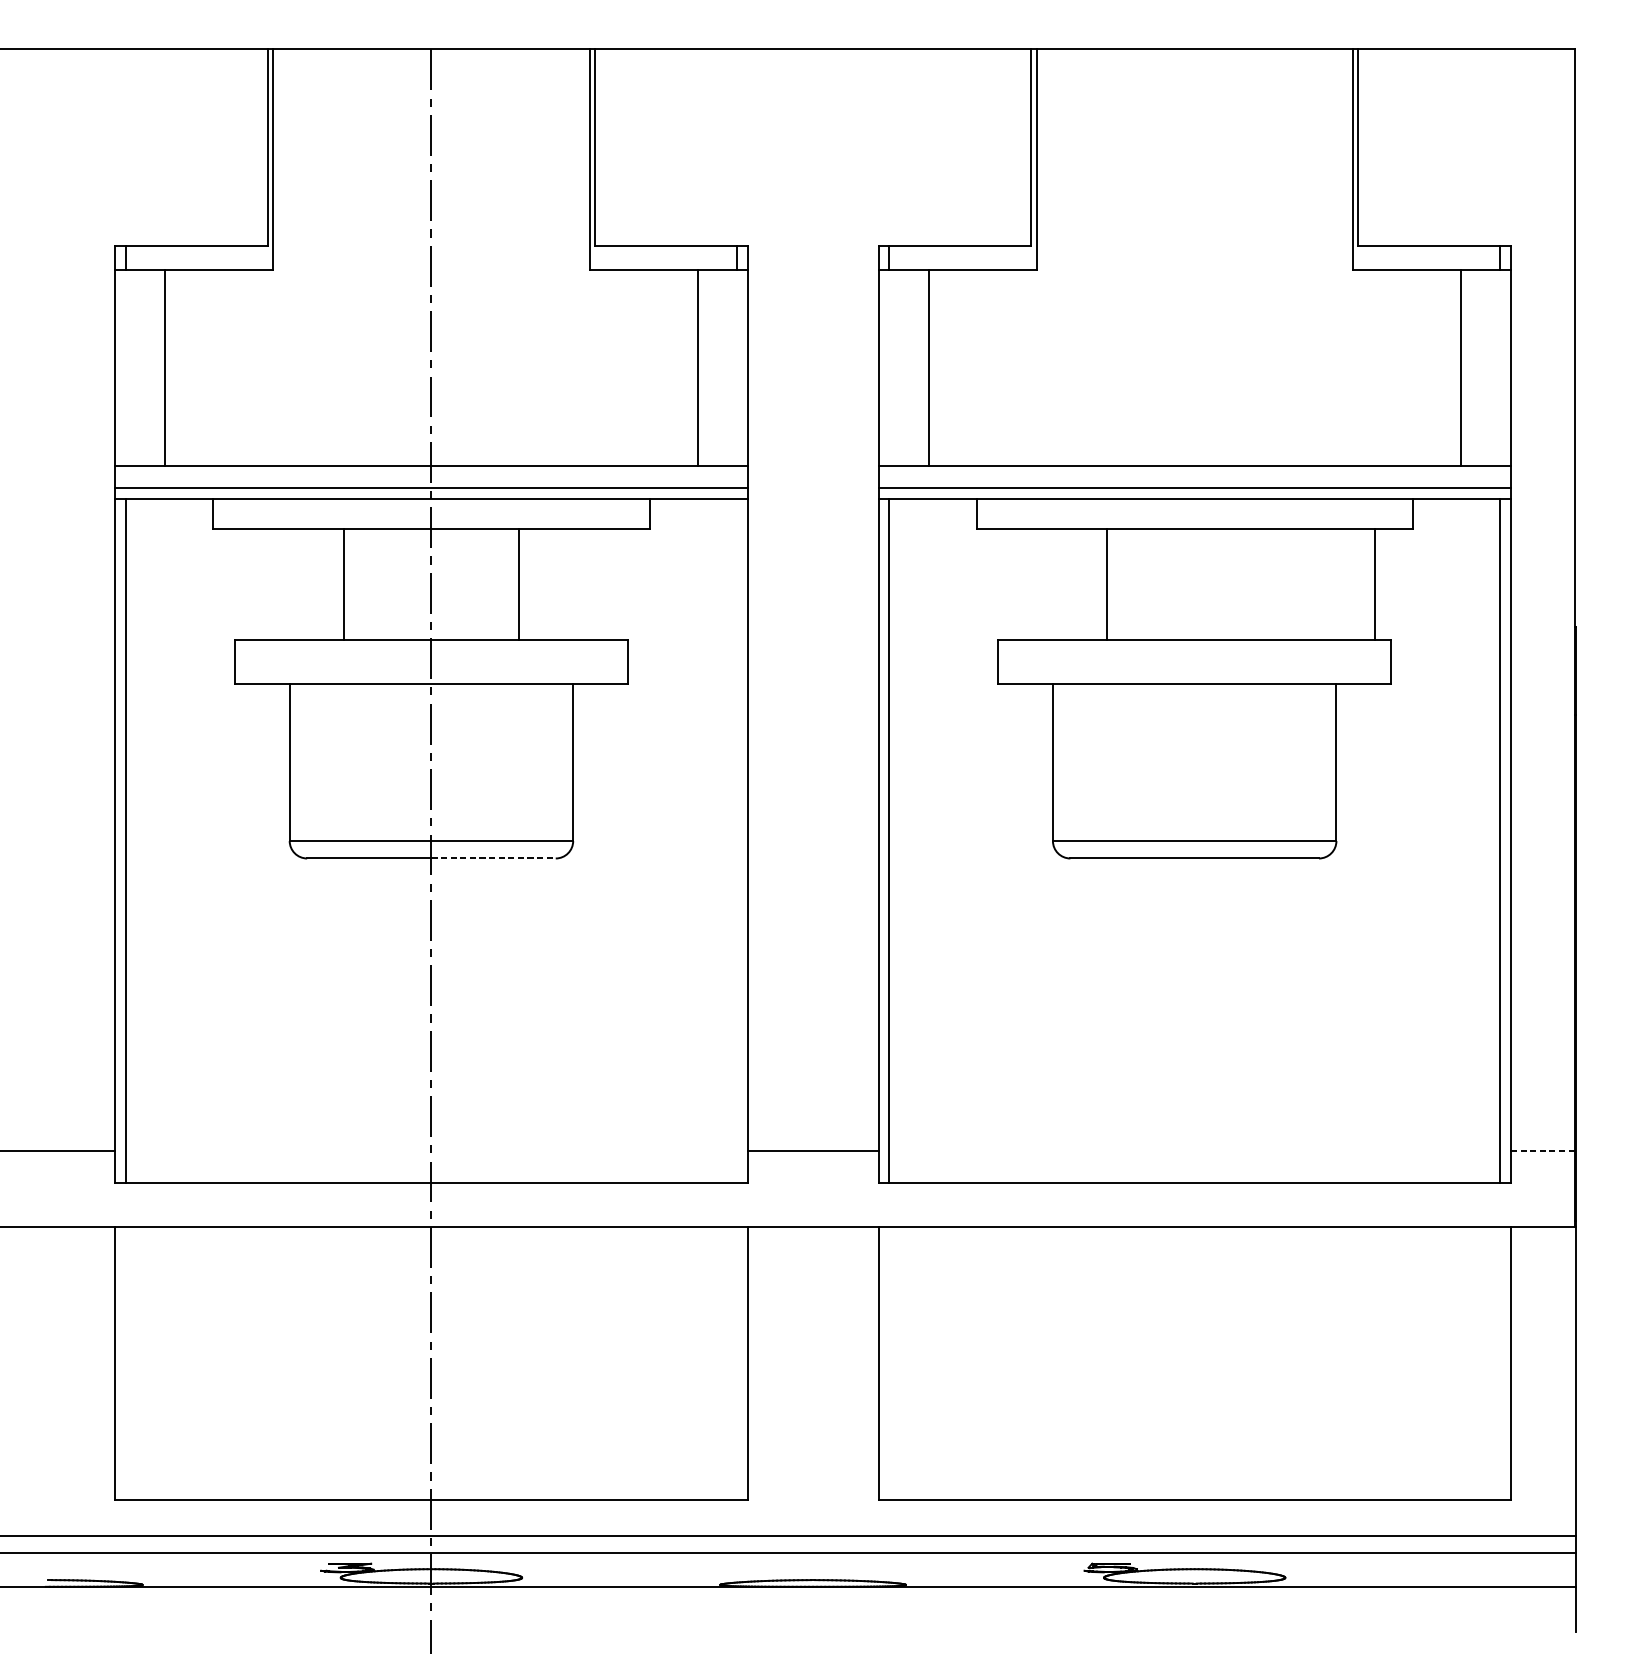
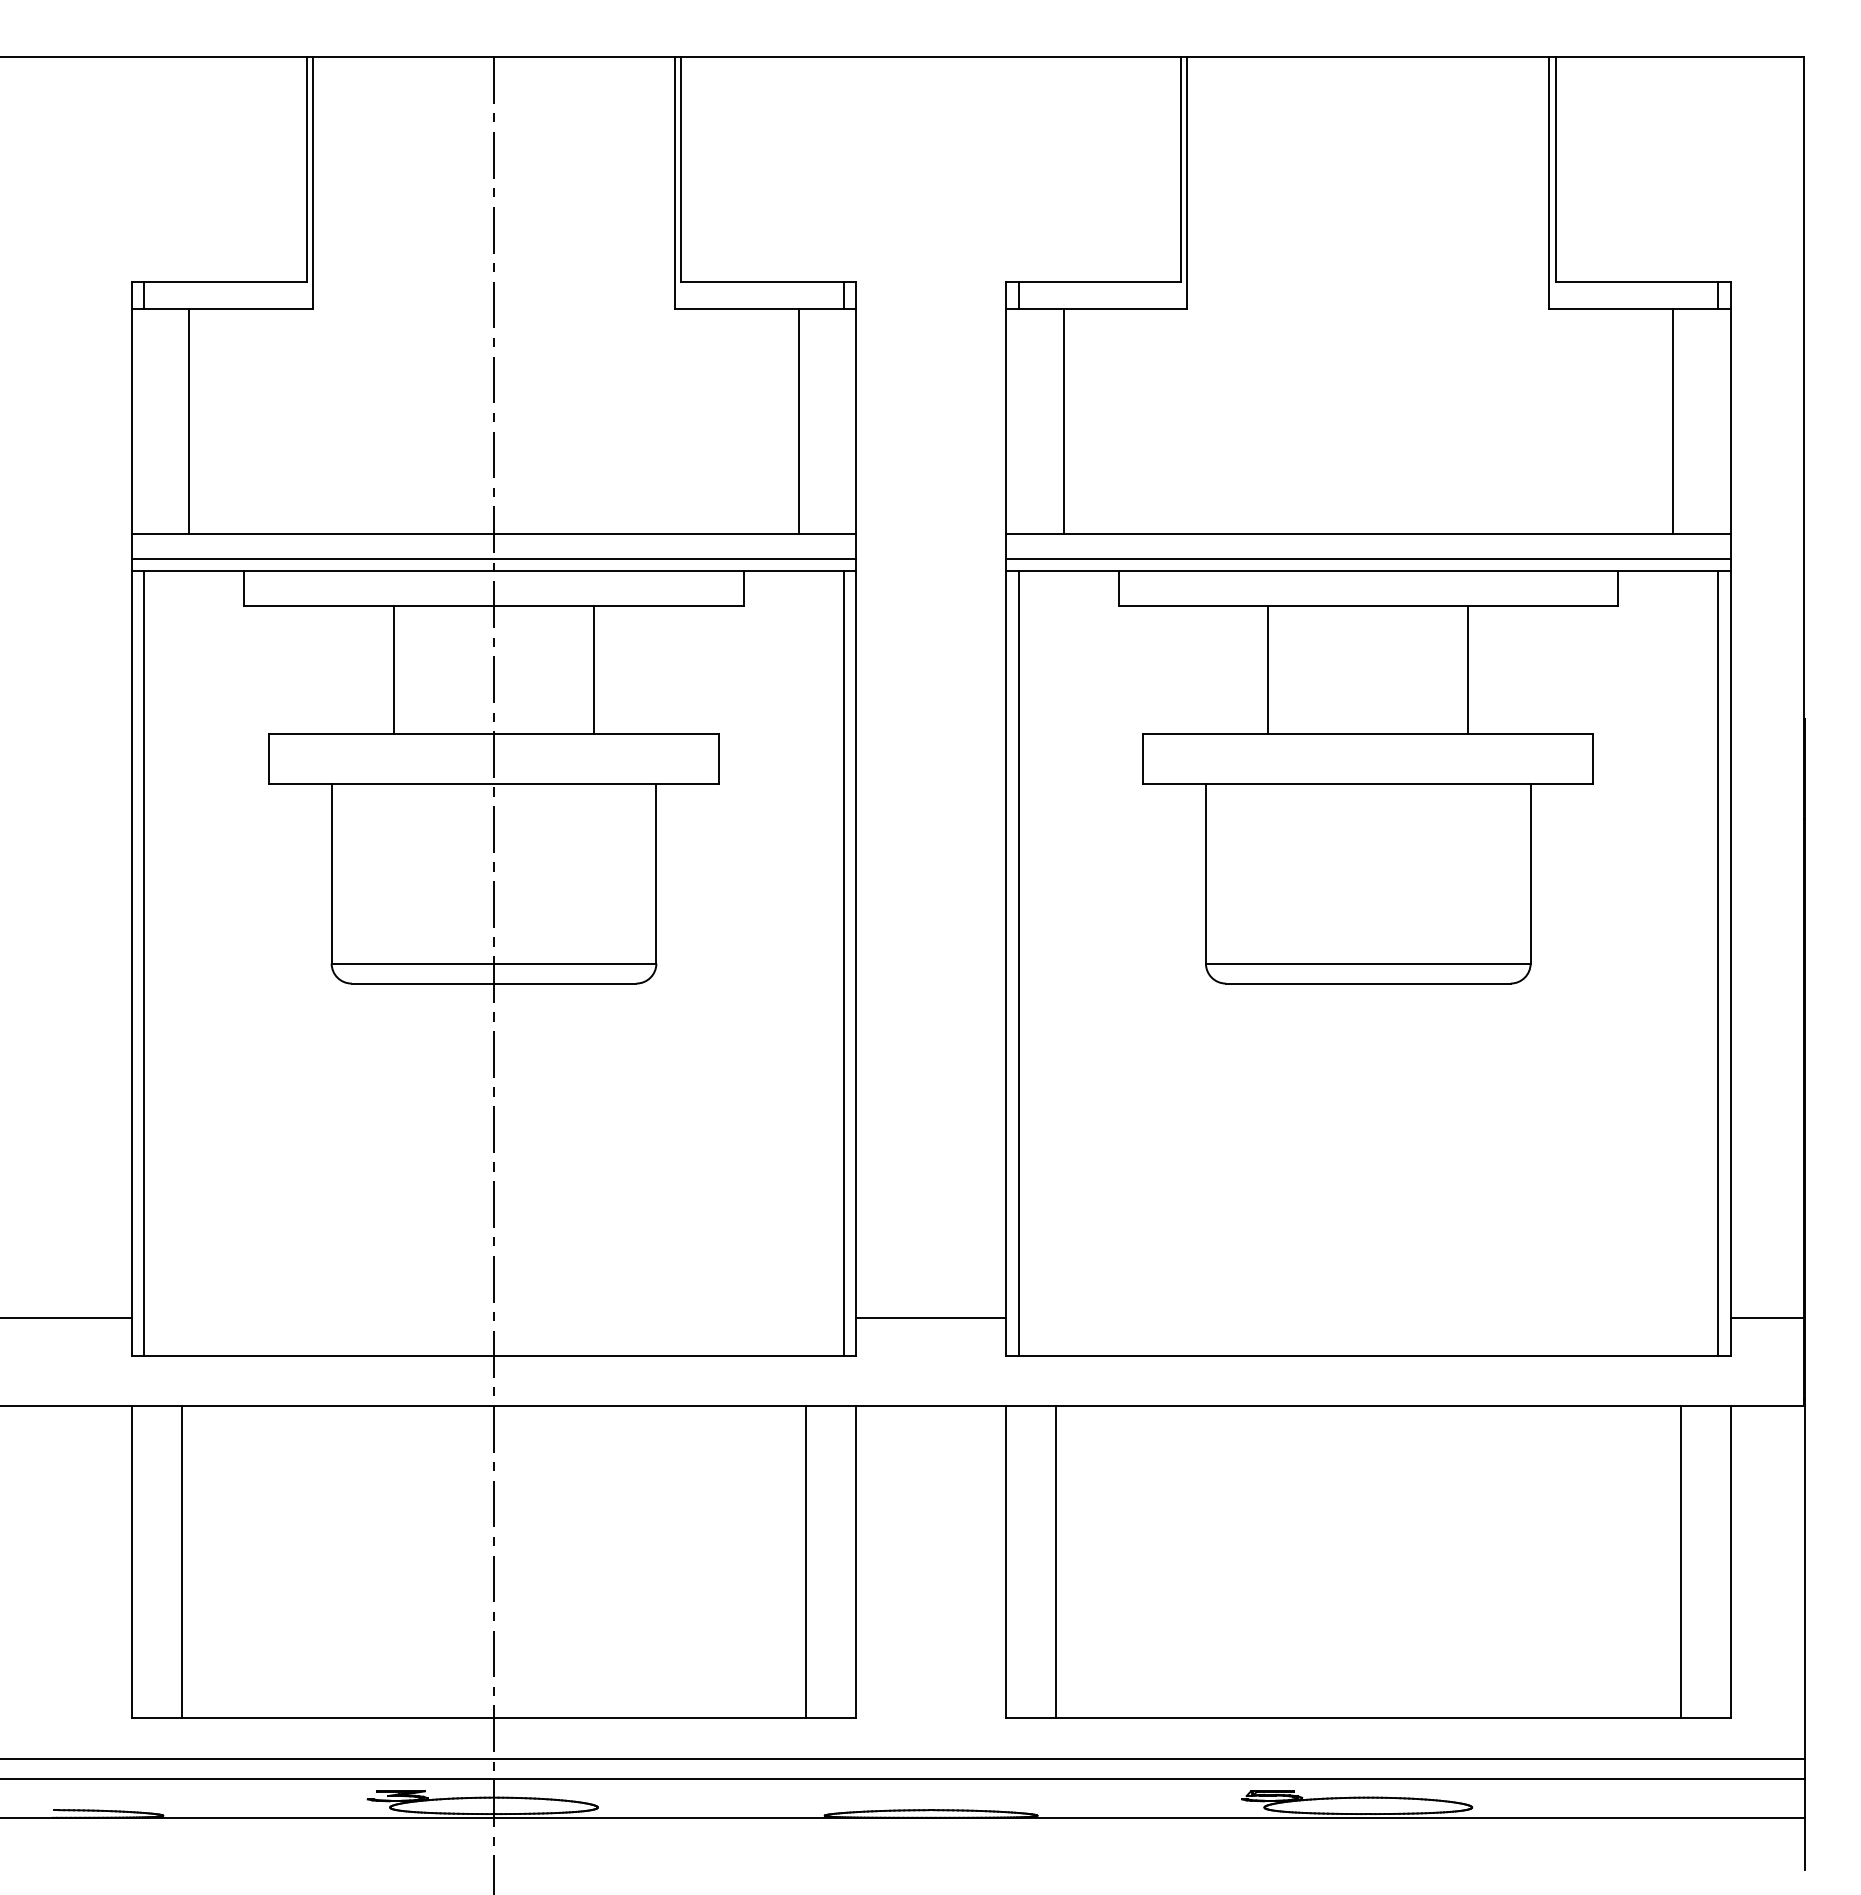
line: (1375, 584) -> (1468, 669), moved
line: (736, 840) -> (843, 963), added
line: (493, 858) -> (565, 983), dashed -> solid
line: (1543, 1150) -> (1767, 1318), dashed -> solid
line: (158, 1363) -> (181, 1561), added
line: (704, 1363) -> (806, 1561), added
line: (922, 1363) -> (1056, 1561), added
line: (1467, 1363) -> (1680, 1561), added

